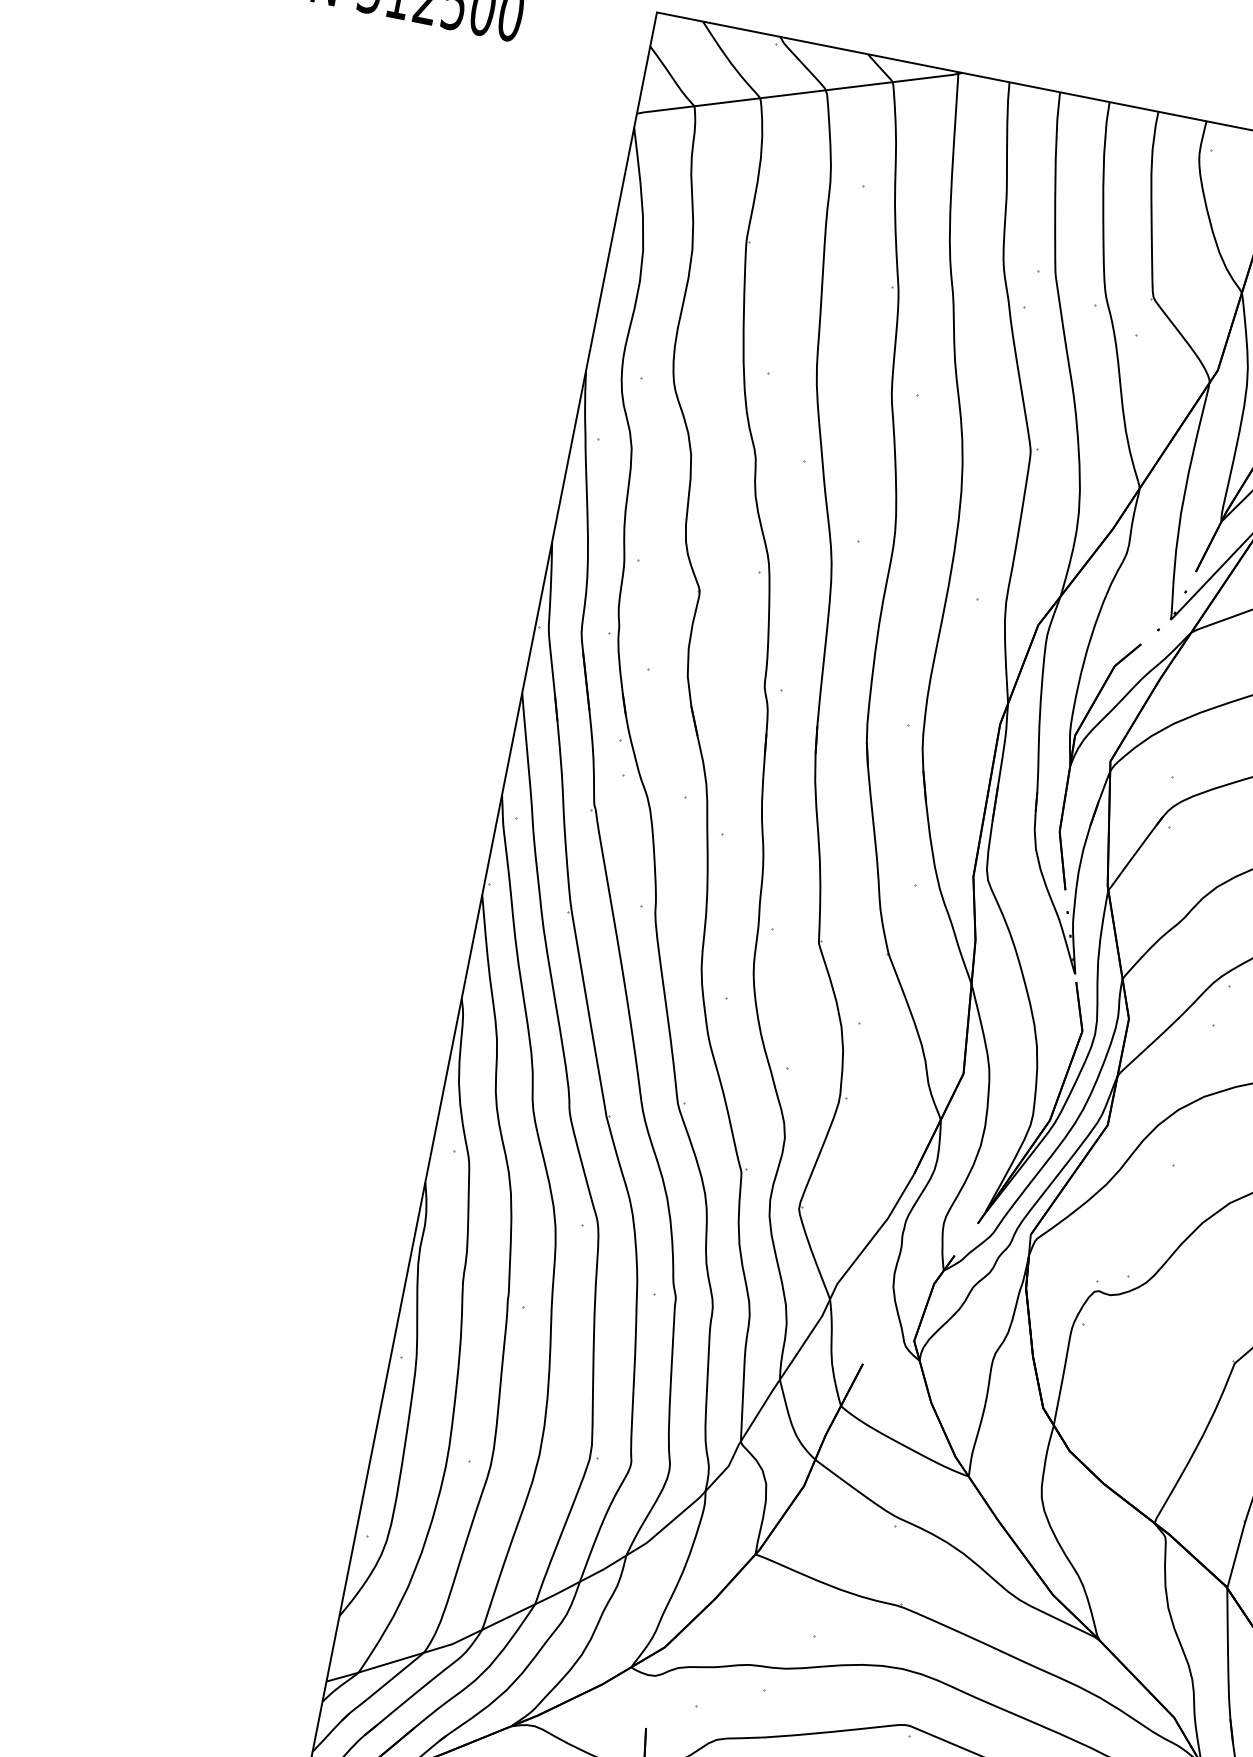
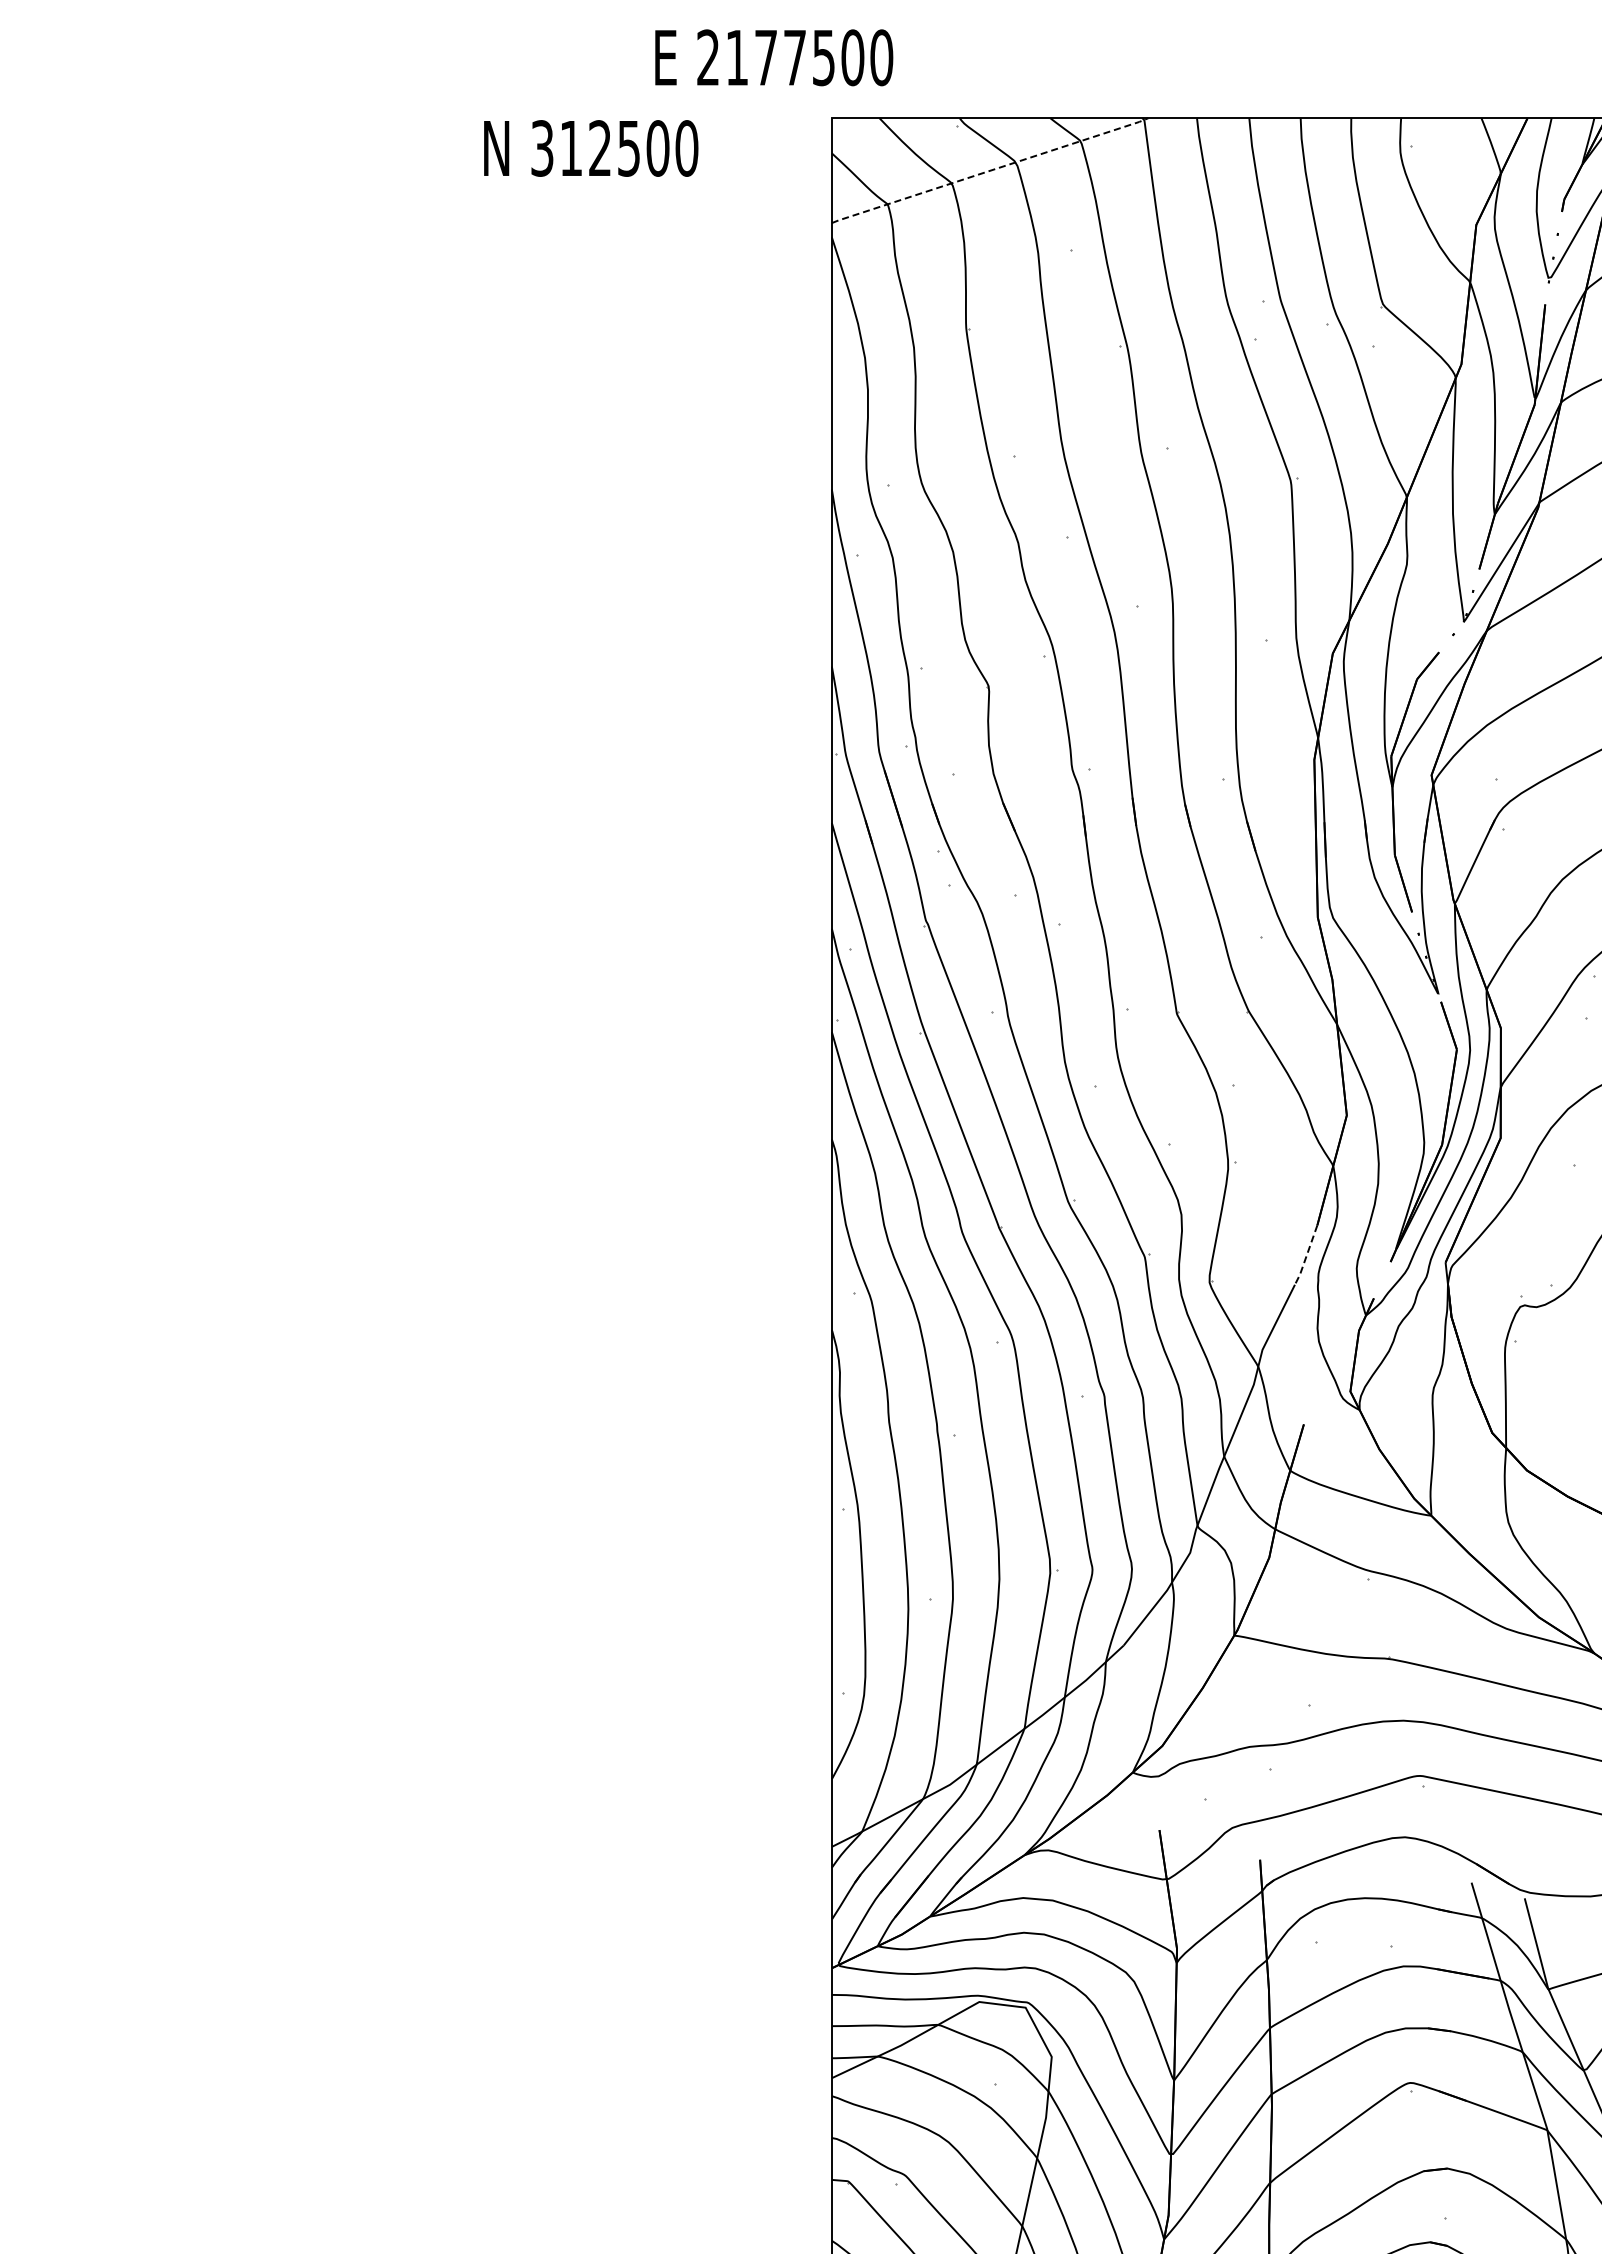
line: (800, 93) -> (990, 170), solid -> dashed
line: (897, 1201) -> (1306, 1255), solid -> dashed

